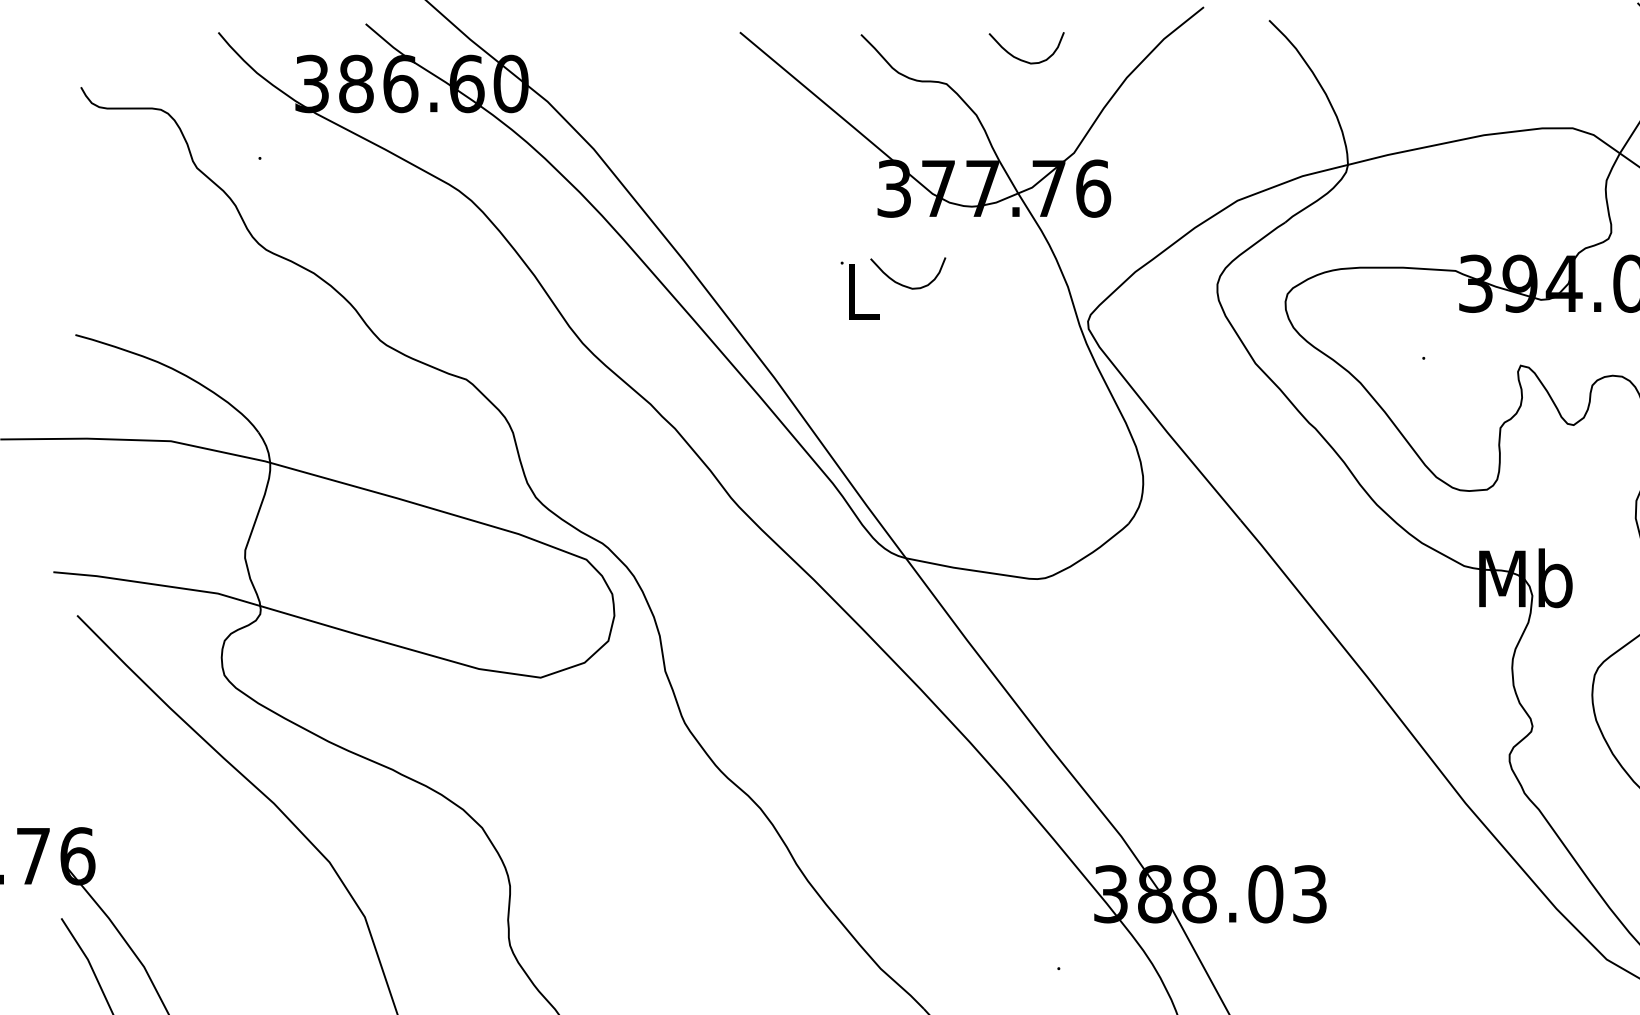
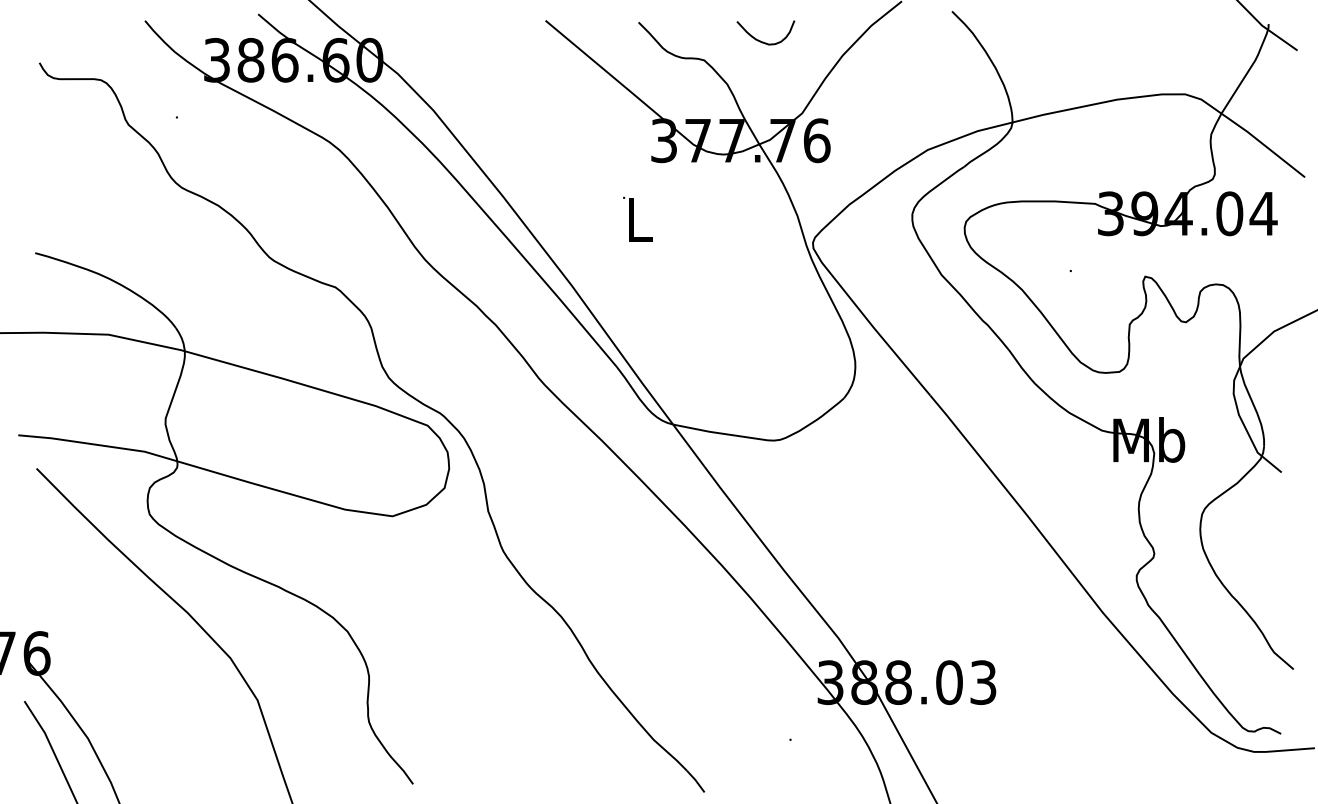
curve: (905, 284) -> (672, 214), removed

